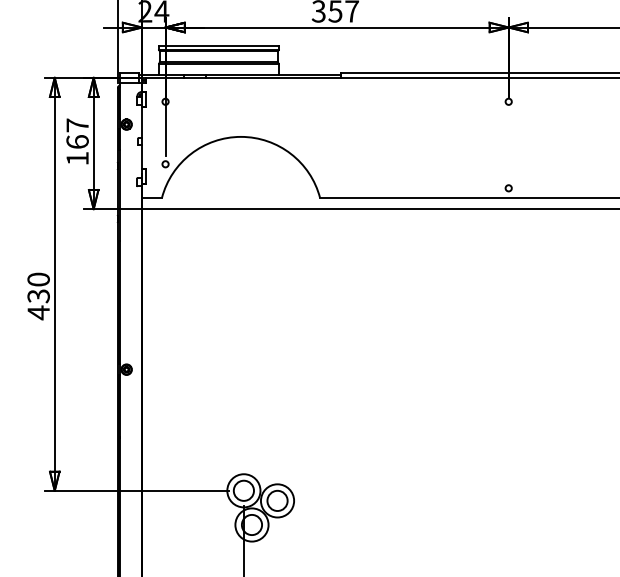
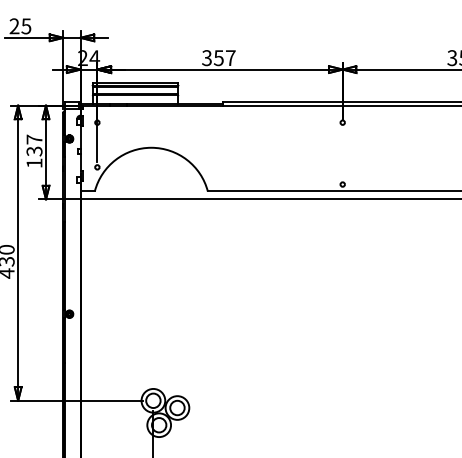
text: (77, 142) -> (34, 151), 167 -> 137

